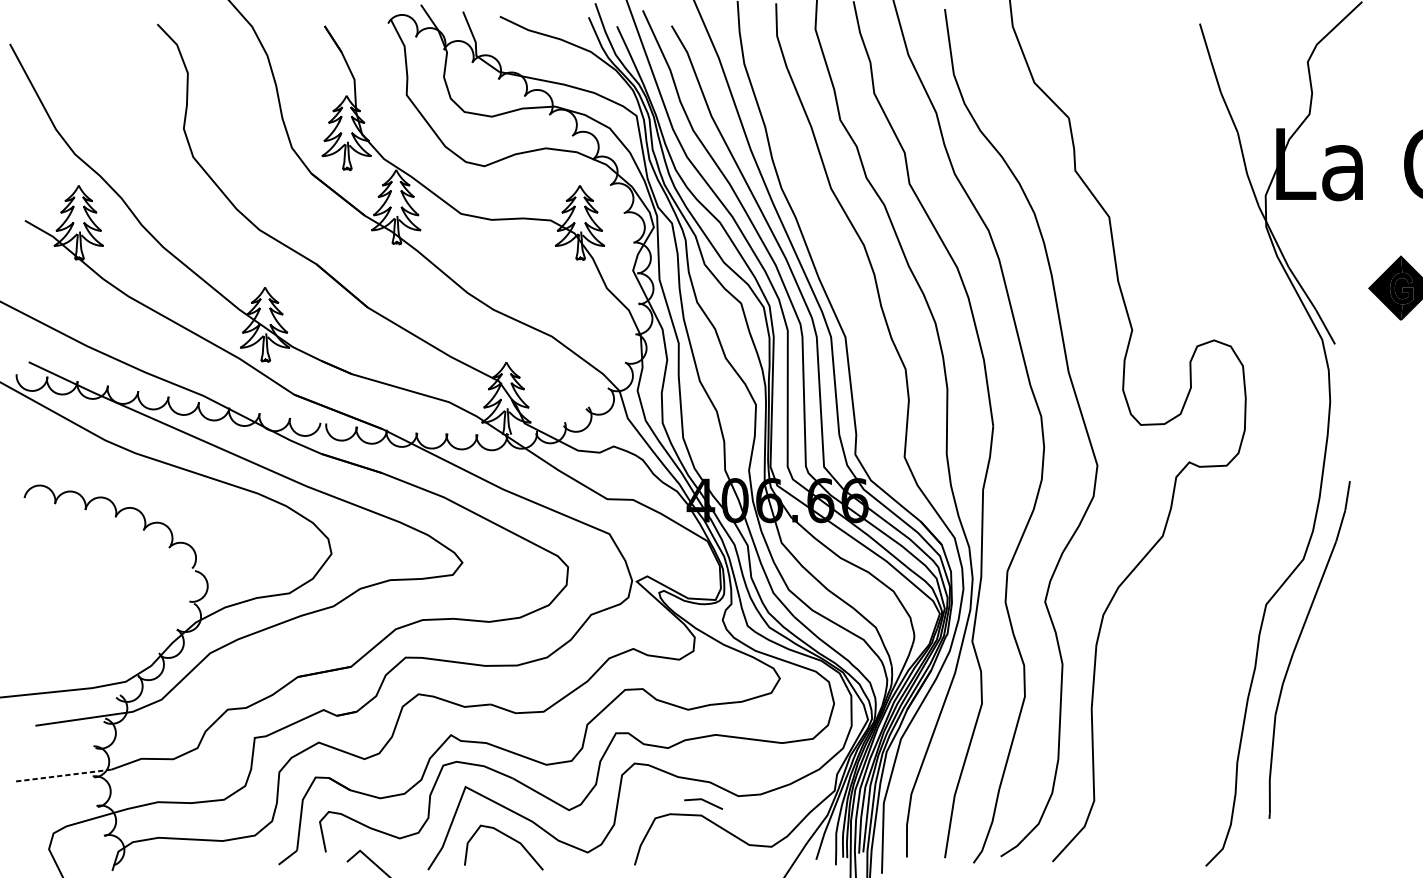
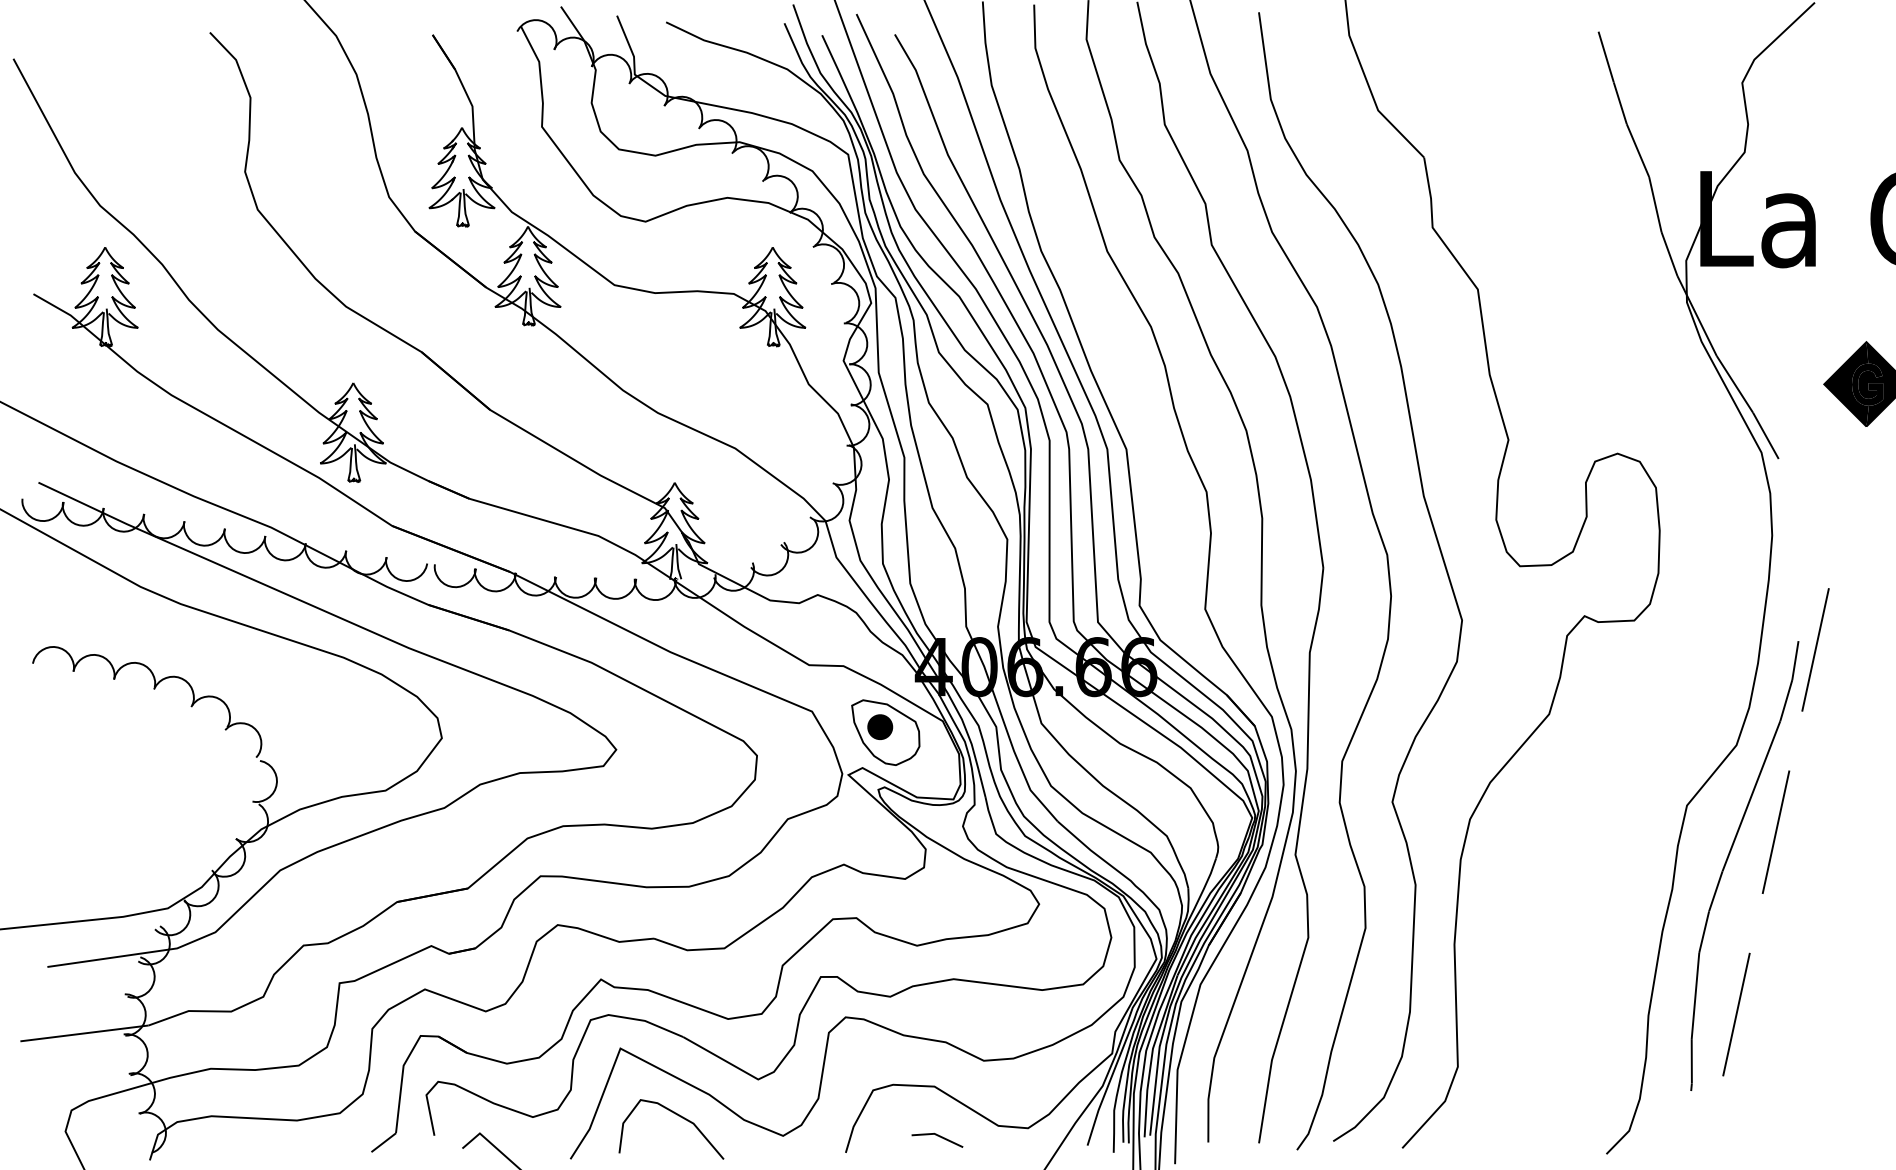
line: (1362, 487) -> (1815, 649), added
part: (664, 549) -> (885, 732), added
line: (1332, 624) -> (1775, 832), added
line: (1303, 761) -> (1736, 1014), added
line: (63, 775) -> (84, 1033), dashed -> solid
line: (705, 801) -> (939, 1137), moved

